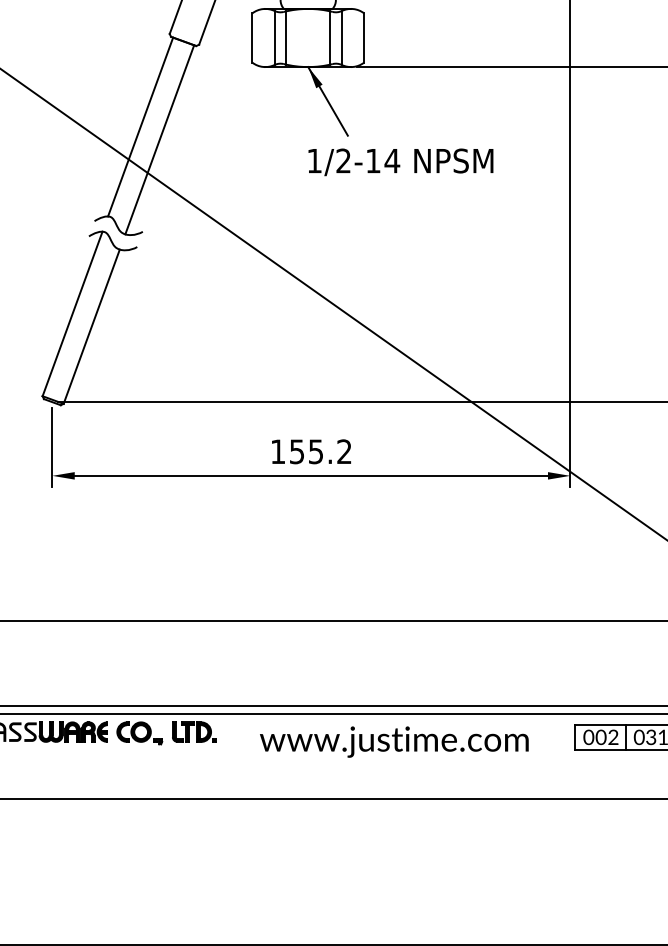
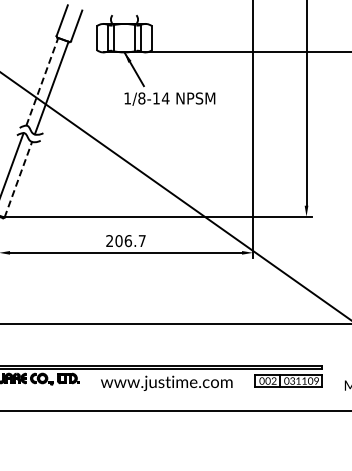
line: (140, 126) -> (42, 81), solid -> dashed
text: (342, 161) -> (141, 98), 1/2-14 -> 1/8-14
line: (92, 326) -> (18, 179), solid -> dashed
text: (310, 452) -> (125, 241), 155.2 -> 206.7

